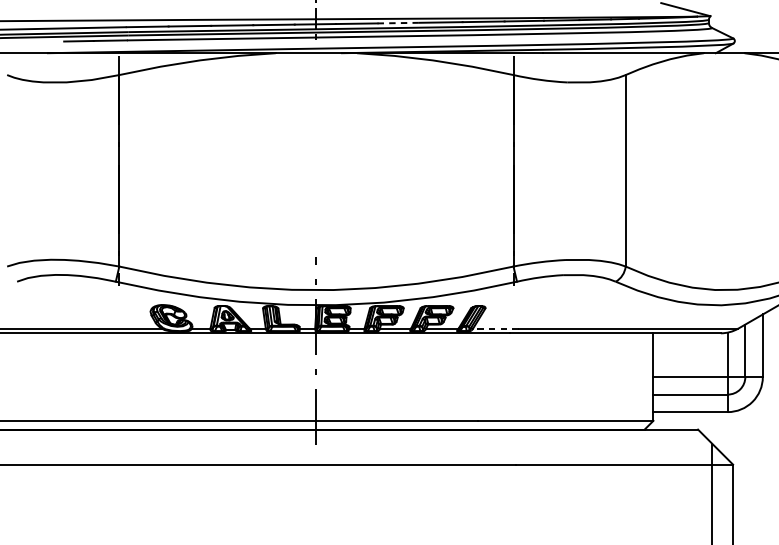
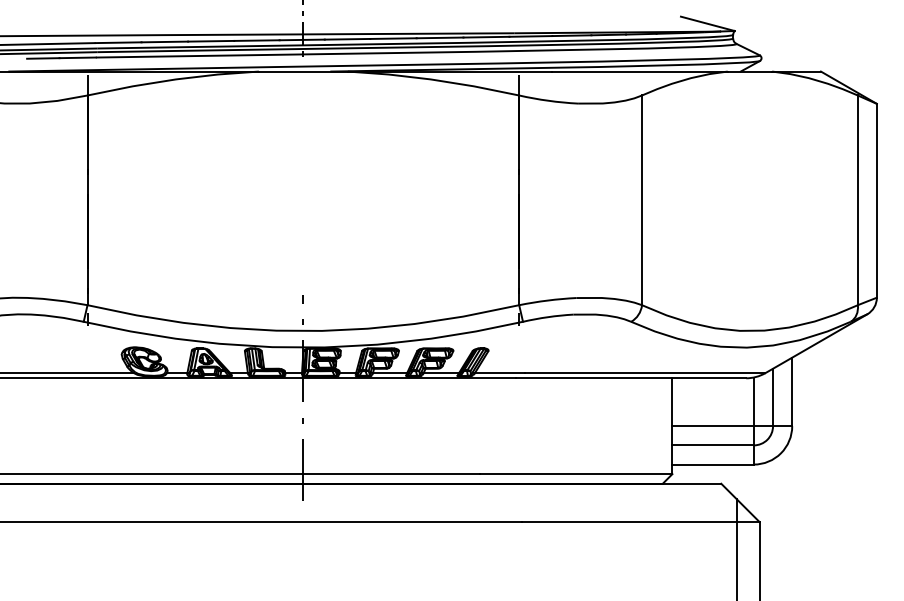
line: (398, 23) -> (393, 38), dashed -> solid
line: (495, 328) -> (499, 373), dashed -> solid

